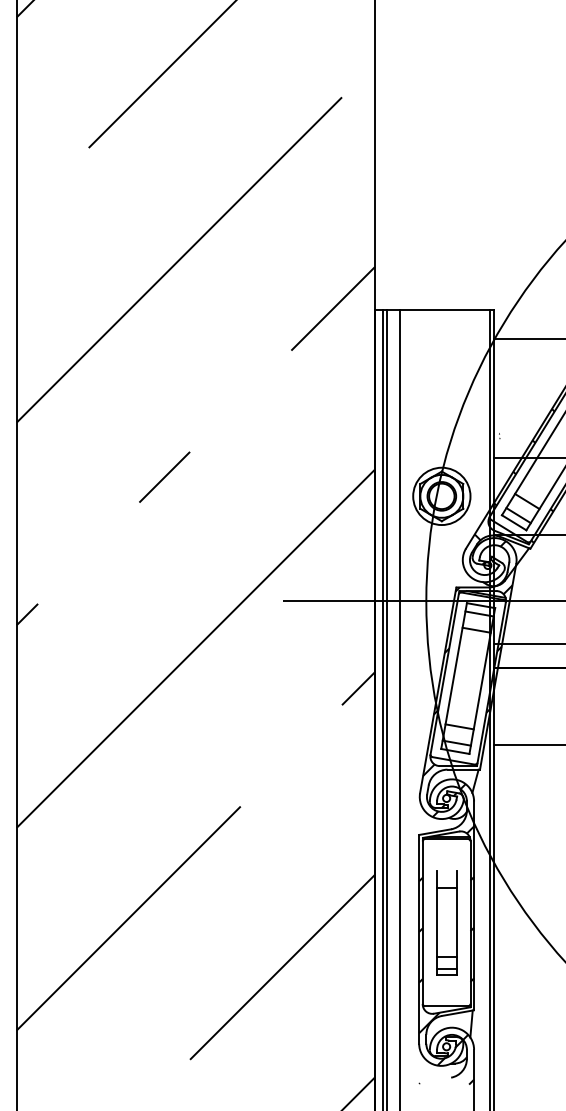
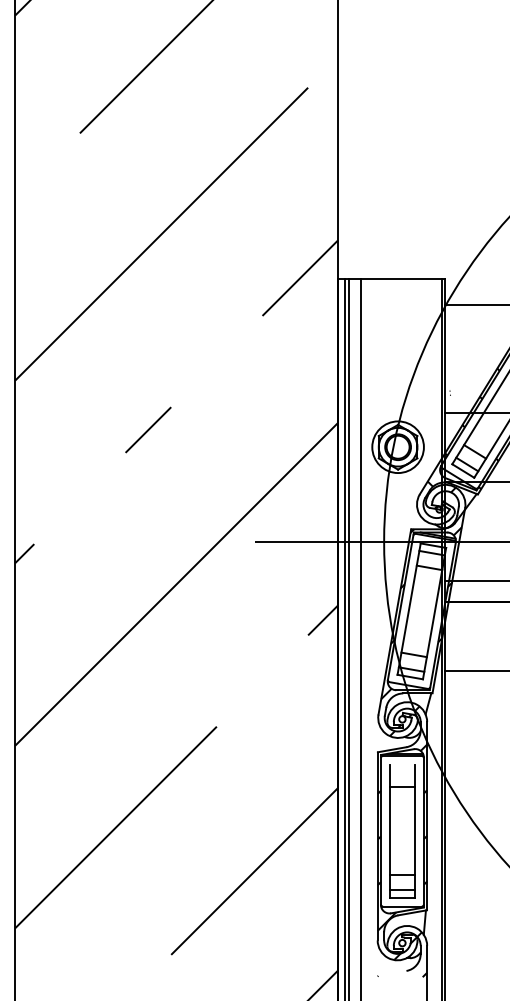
part: (446, 922) -> (402, 831), size x1.43

